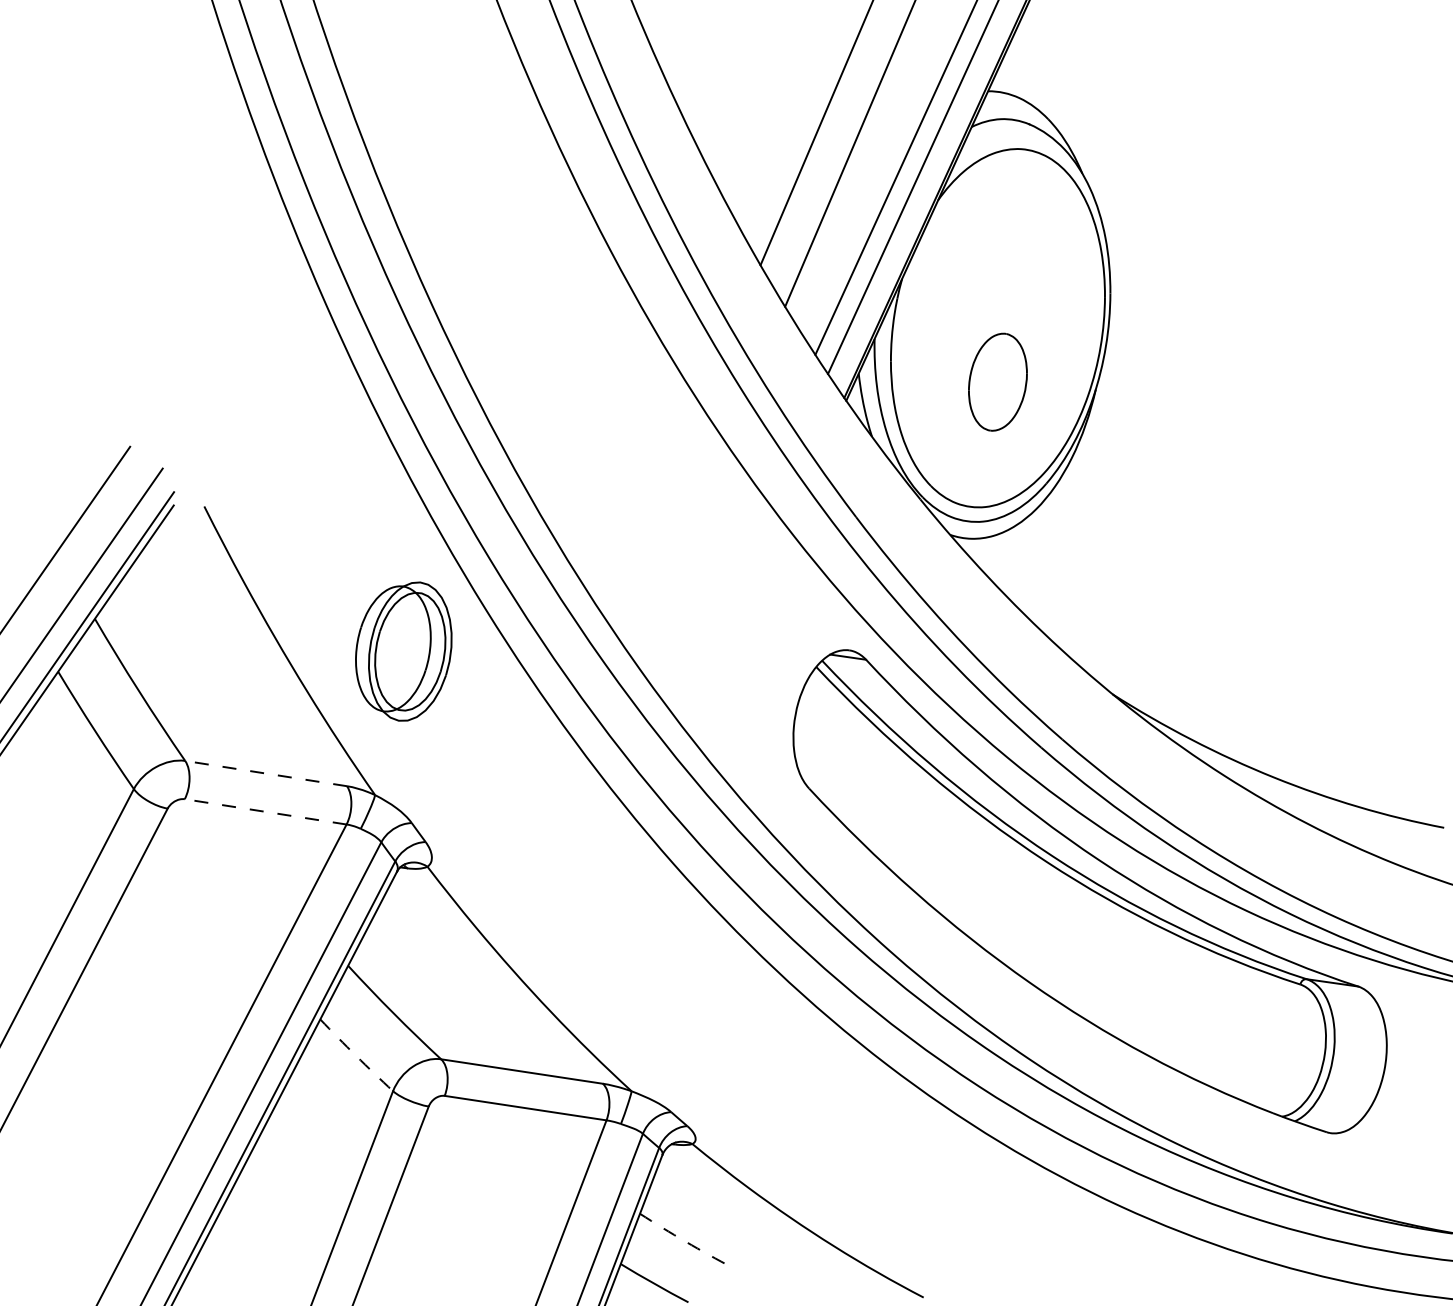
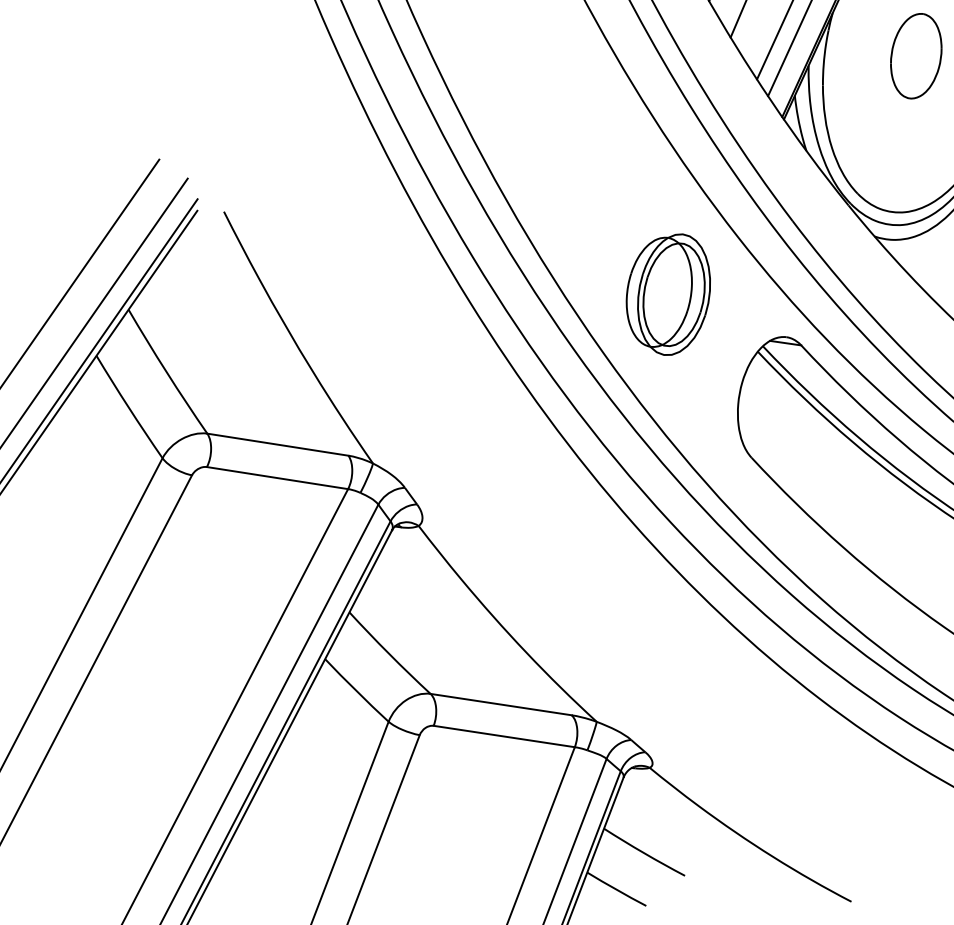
part: (997, 381) -> (915, 55), moved
part: (403, 651) -> (668, 294), moved
line: (266, 773) -> (278, 444), dashed -> solid
line: (265, 811) -> (277, 477), dashed -> solid
arc: (356, 1055) -> (356, 690), dashed -> solid
arc: (685, 1241) -> (643, 852), dashed -> solid

